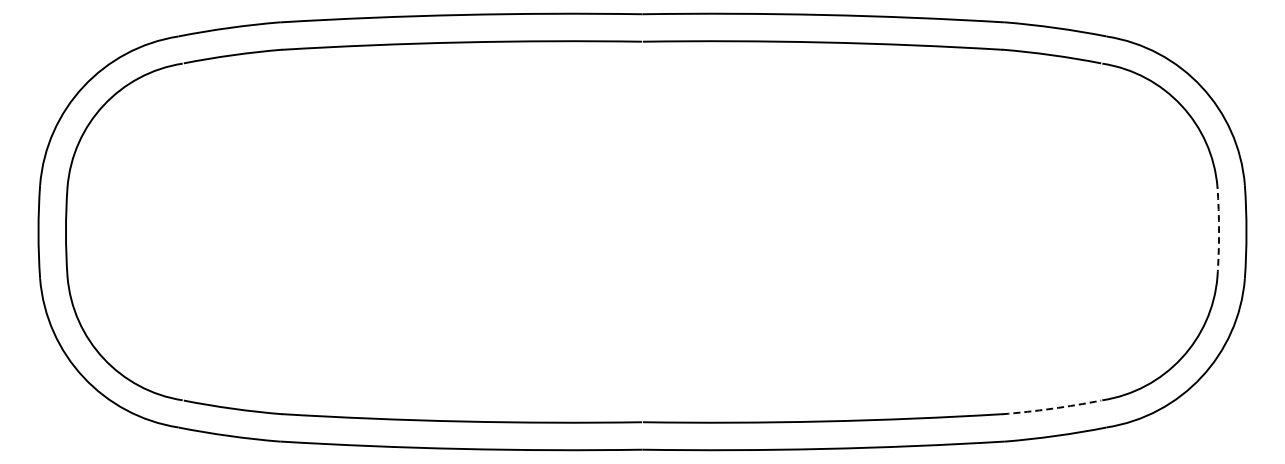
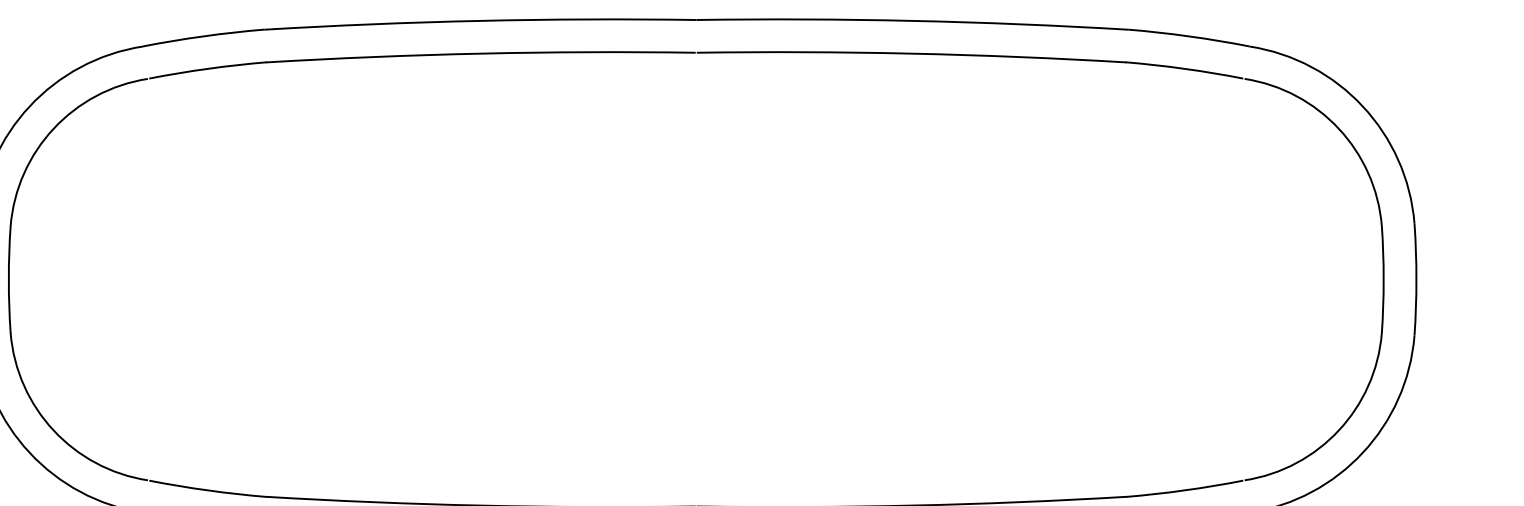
arc: (1219, 231) -> (1384, 279), dashed -> solid
arc: (1052, 408) -> (1185, 490), dashed -> solid

